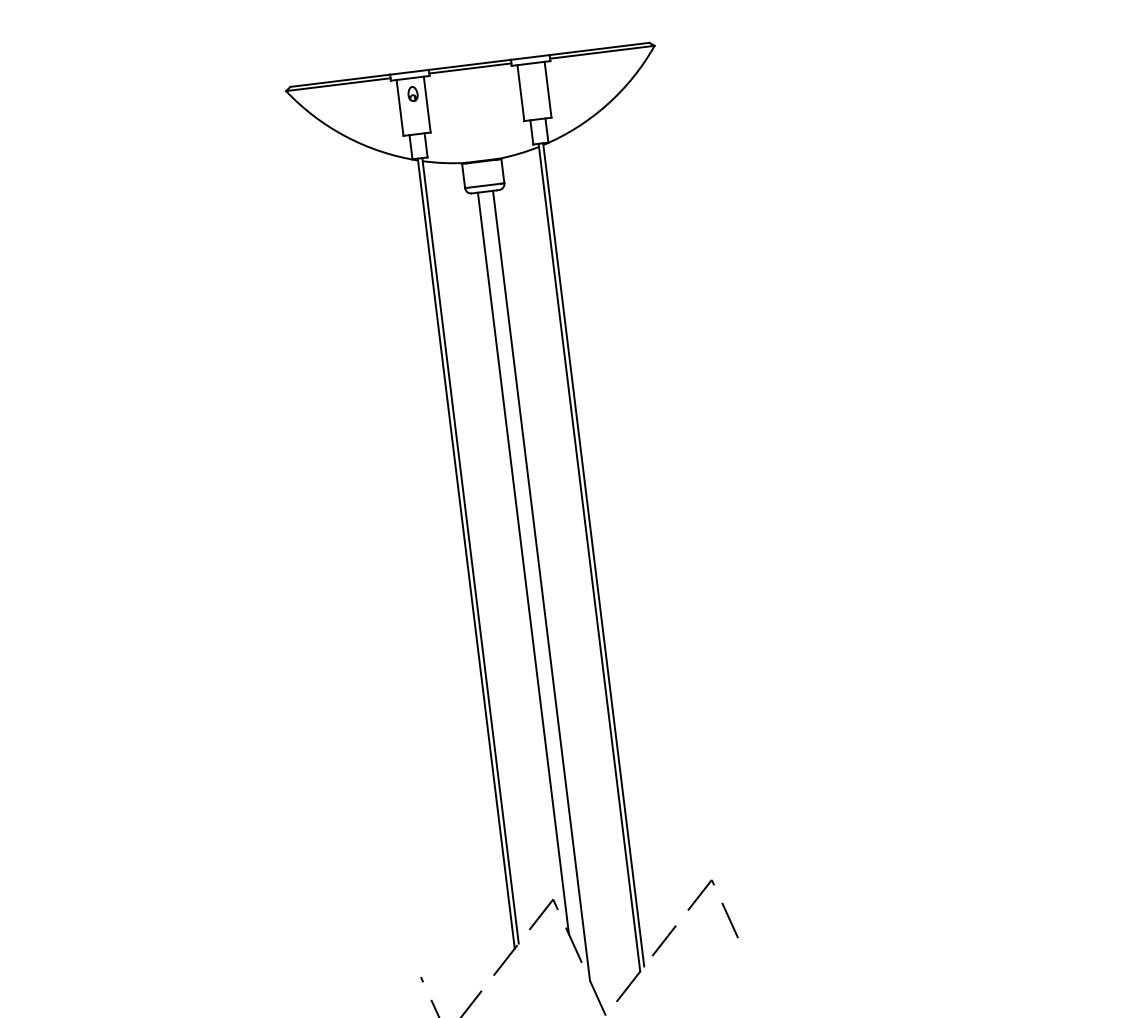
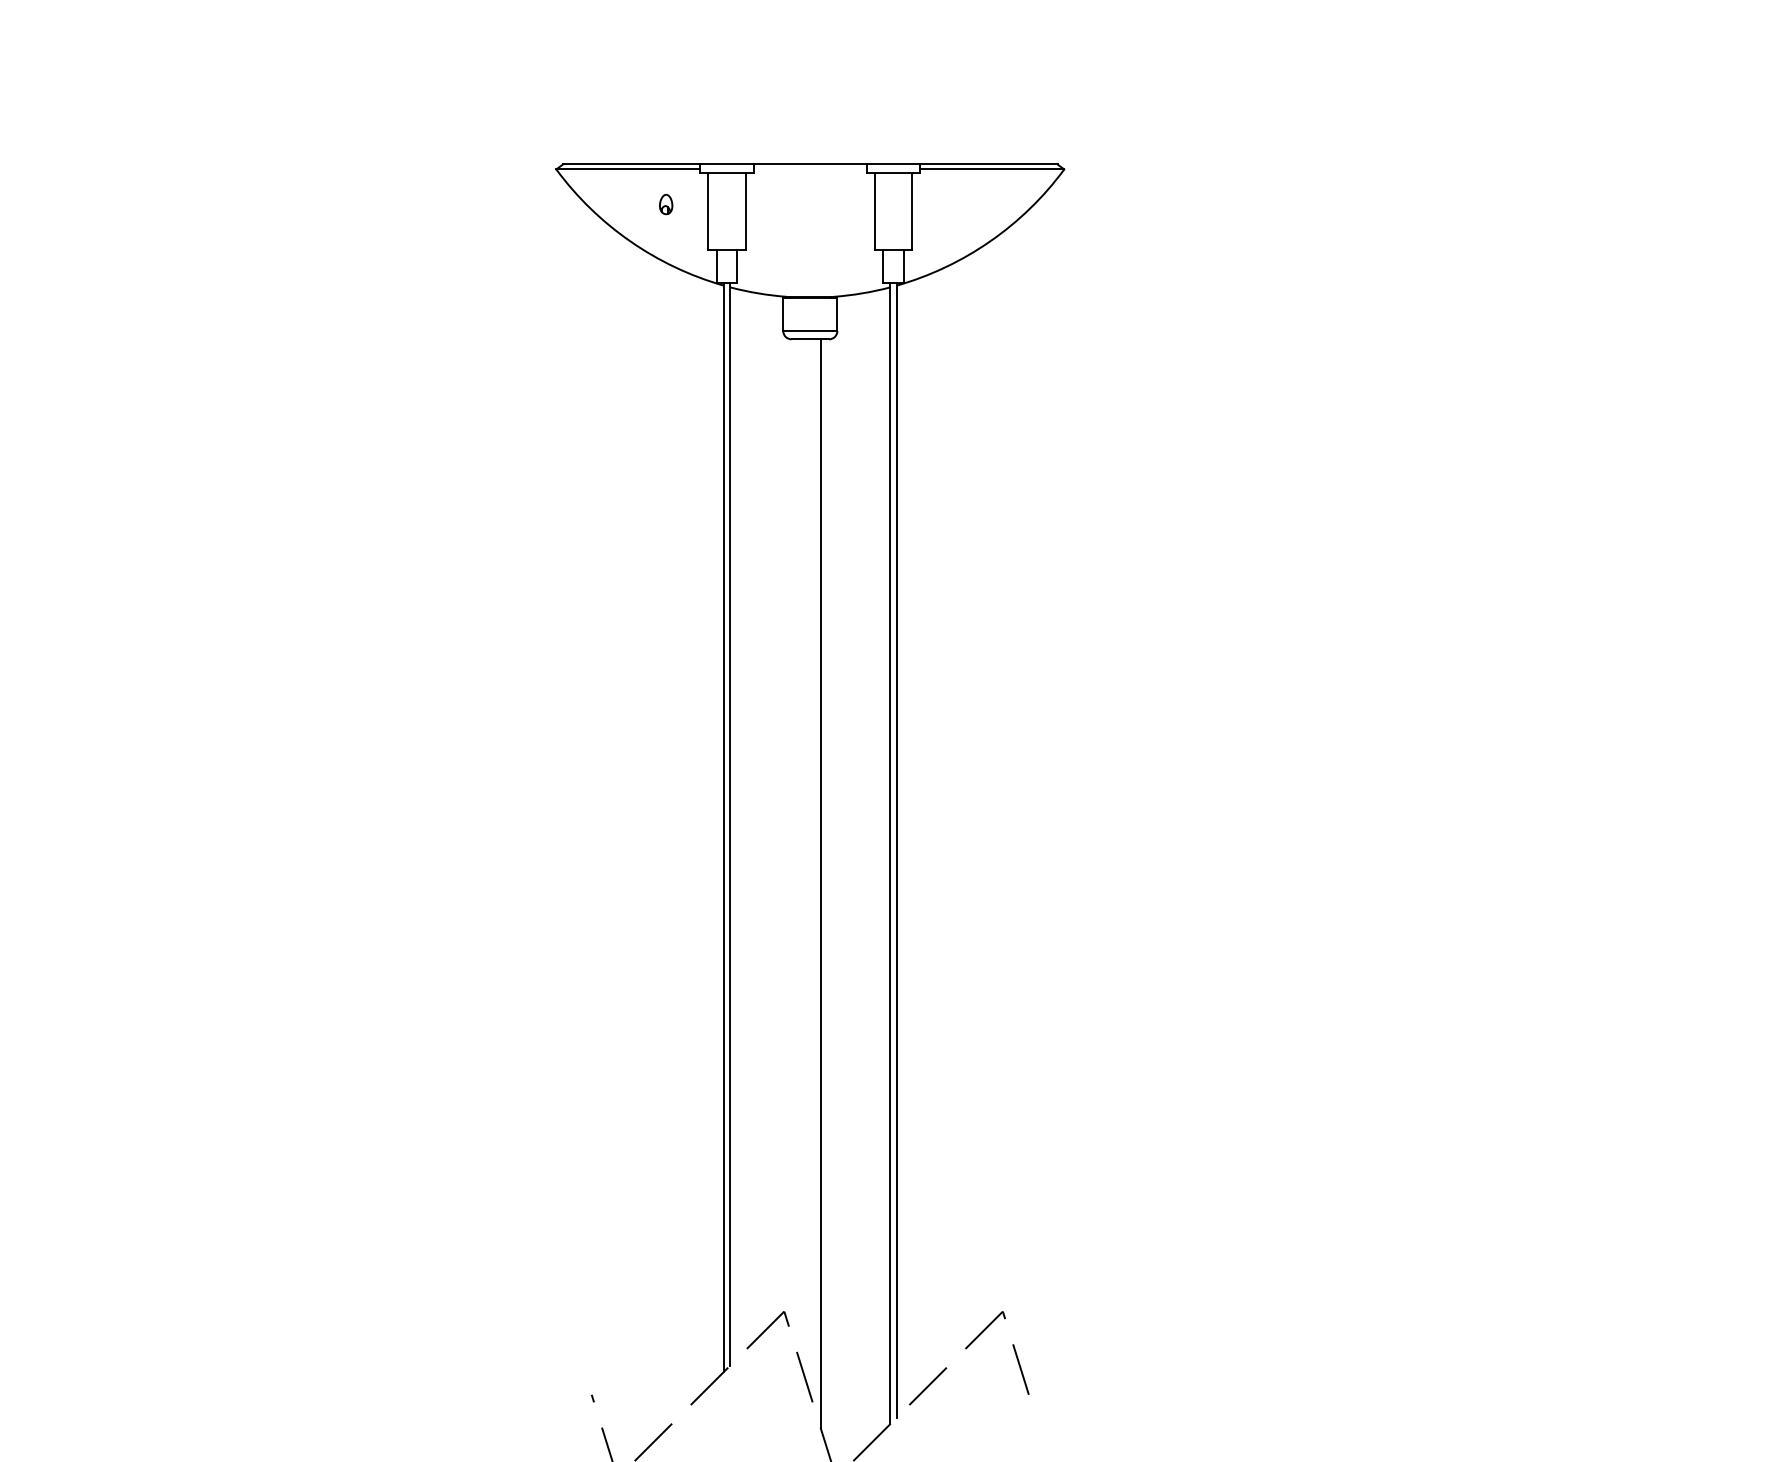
line: (469, 68) -> (809, 169), removed
part: (413, 93) -> (666, 204), moved
line: (523, 563) -> (799, 850), removed

